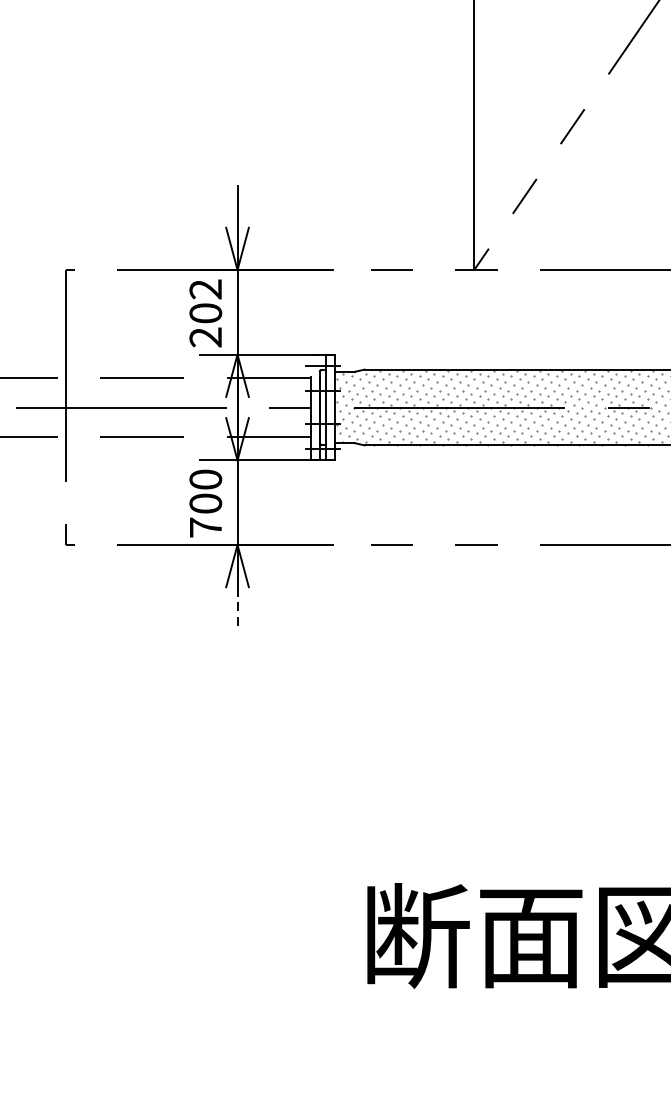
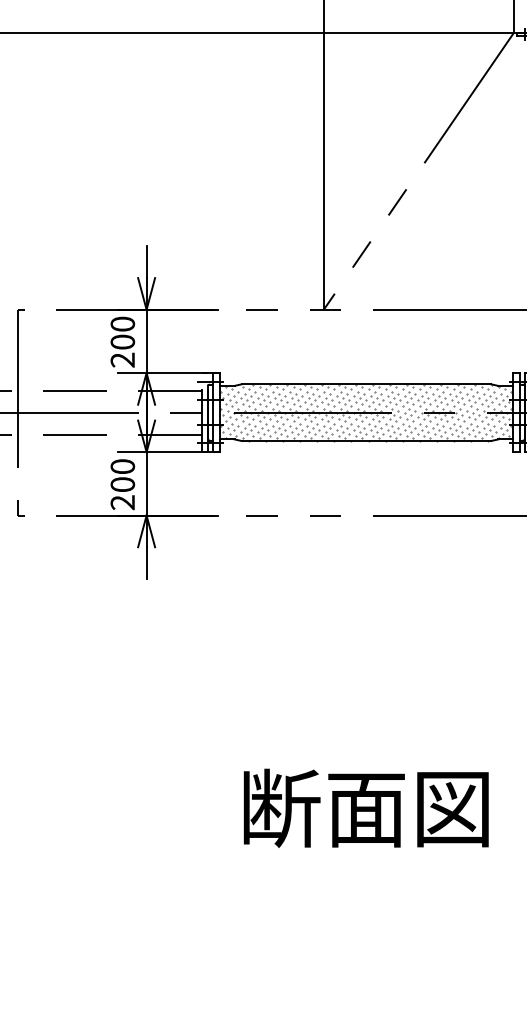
text: (205, 288) -> (122, 323), 202 -> 200
text: (205, 527) -> (122, 502), 700 -> 200
line: (237, 608) -> (146, 563), dashed -> solid

